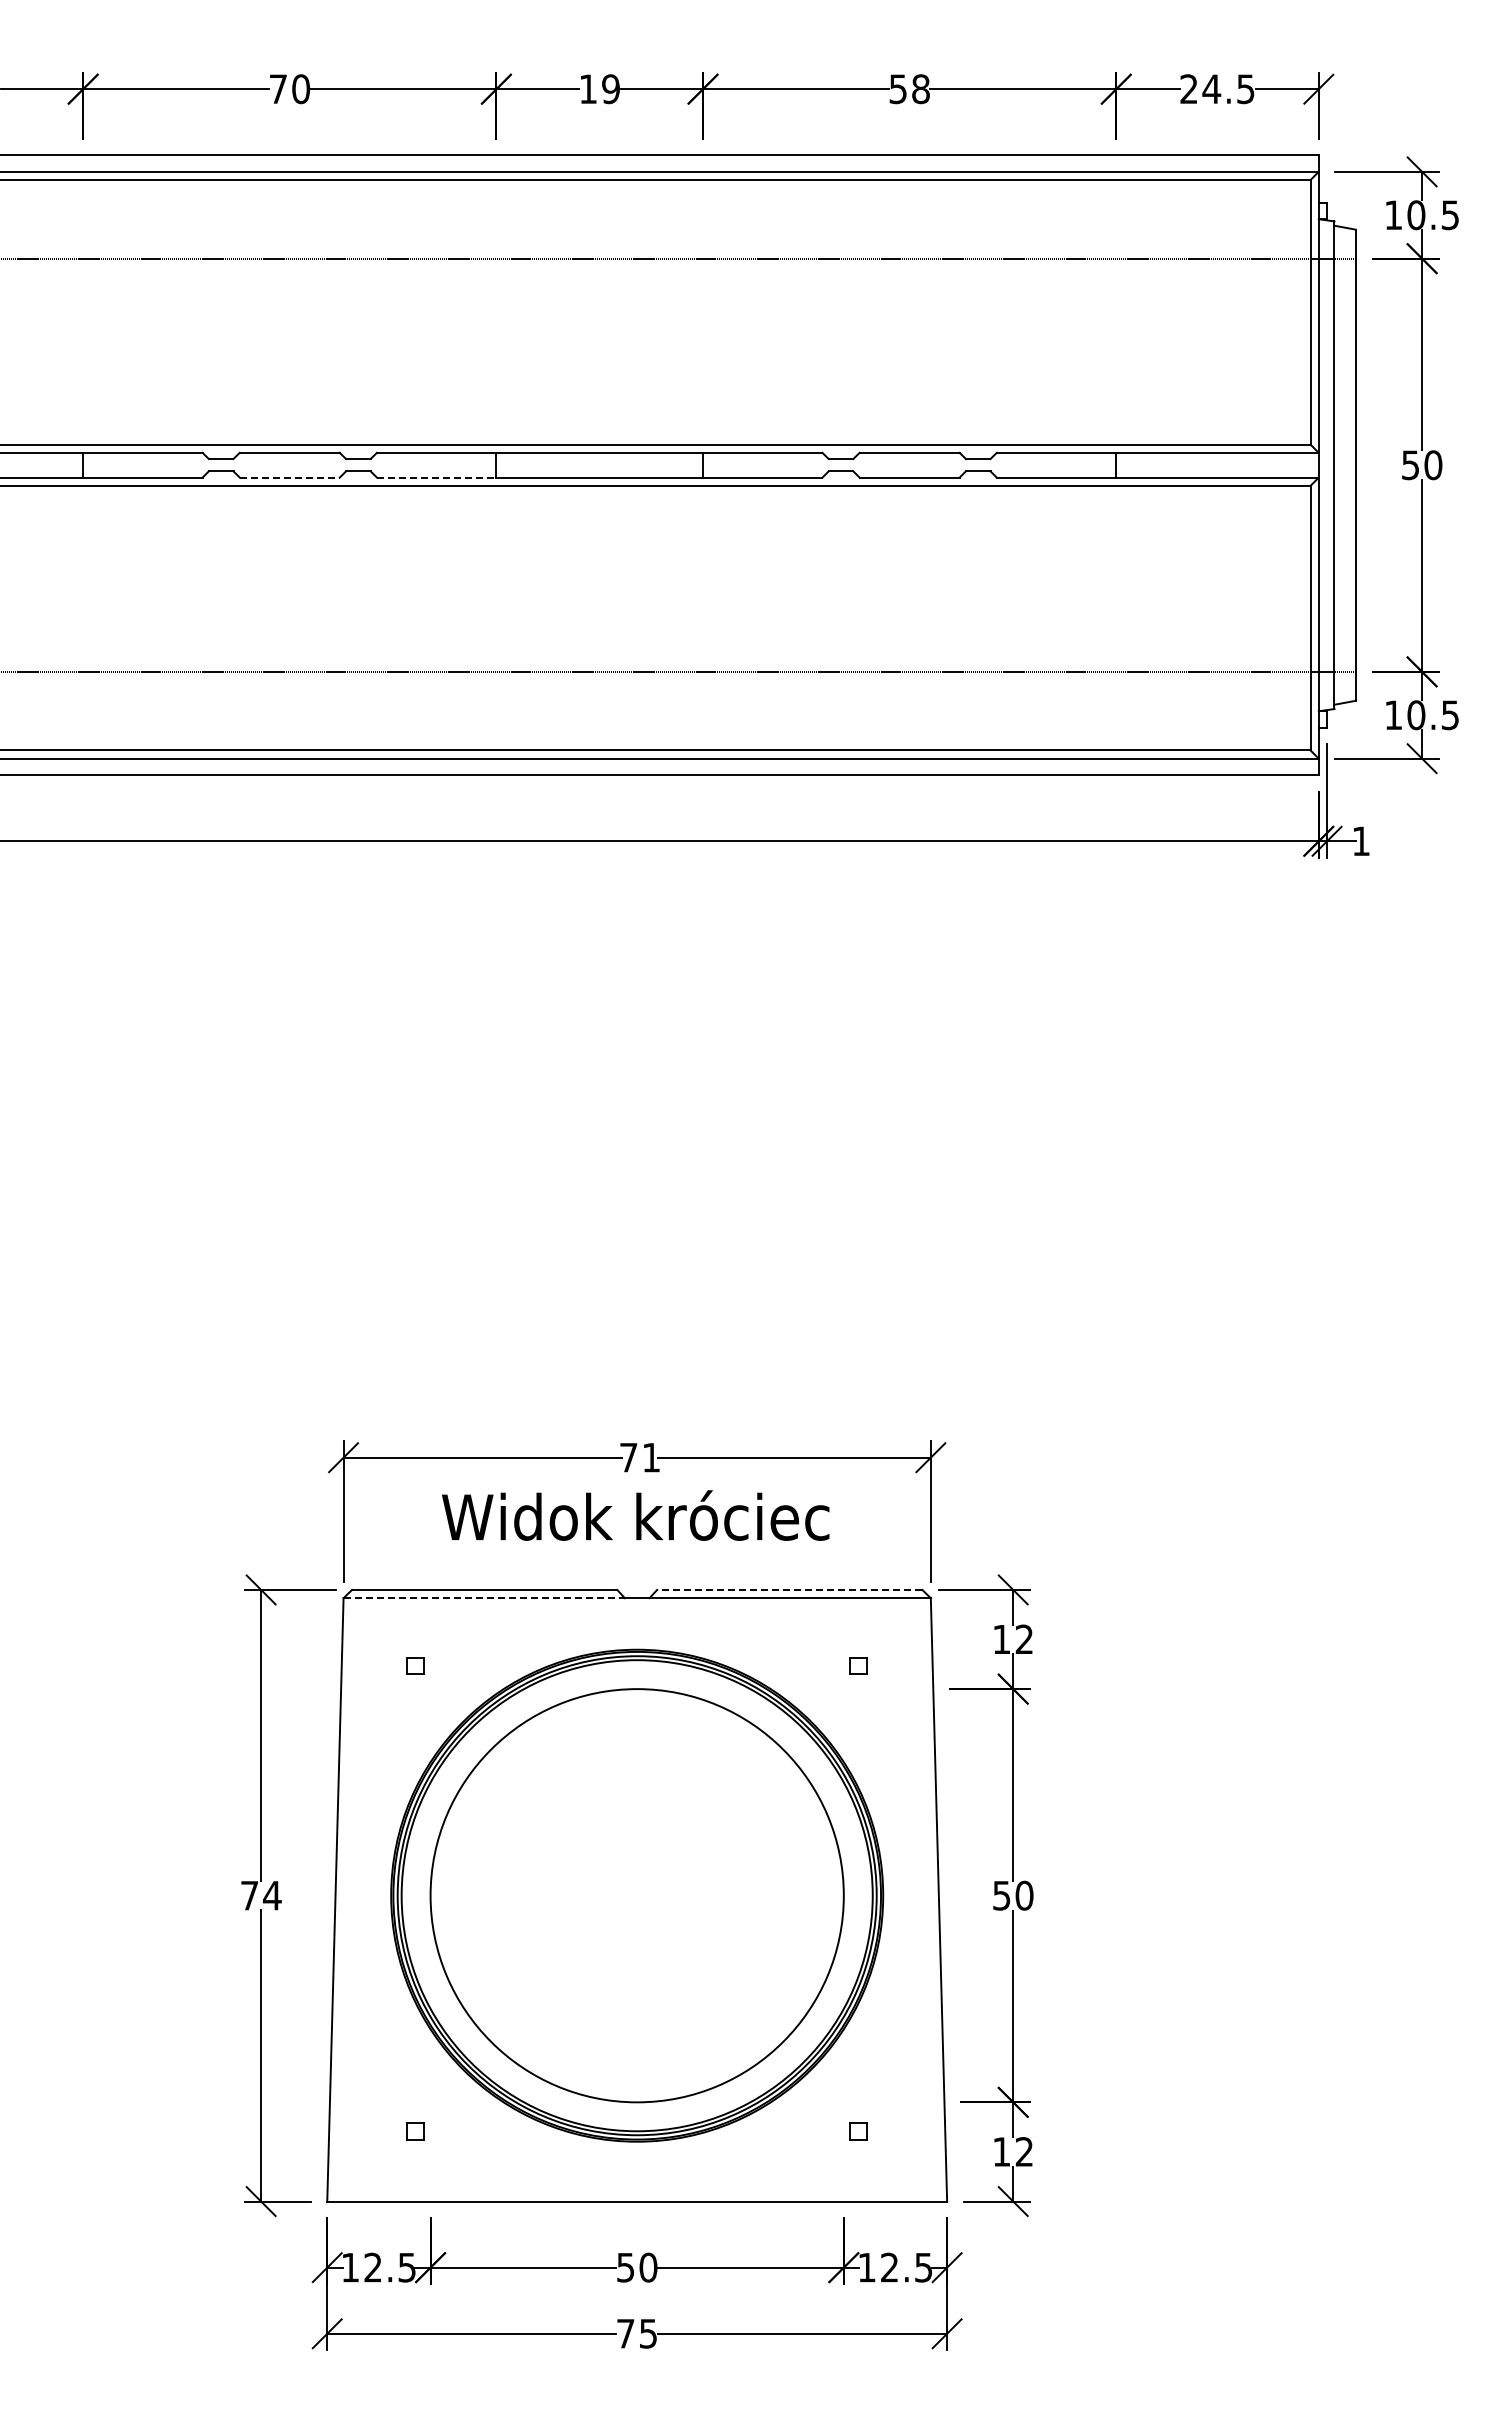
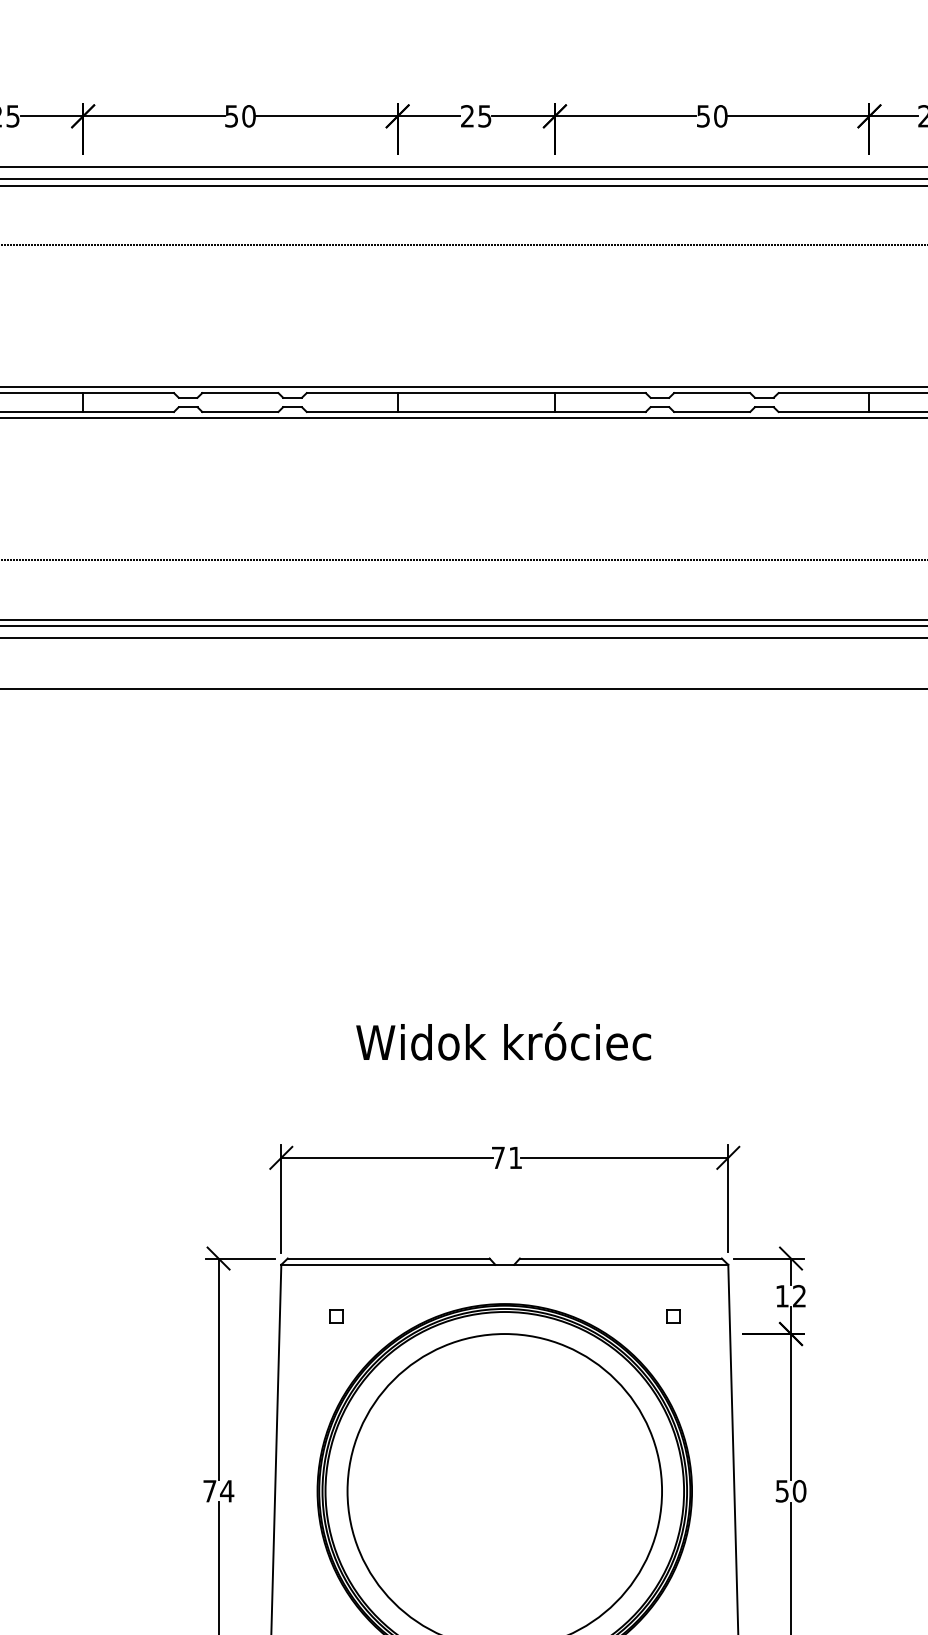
text: (599, 88) -> (476, 115), 19 -> 25
text: (277, 89) -> (231, 116), 70 -> 50
text: (920, 89) -> (720, 116), 58 -> 50
line: (290, 477) -> (240, 411), dashed -> solid
line: (436, 477) -> (352, 411), dashed -> solid
text: (635, 1515) -> (503, 1041), moved
line: (789, 1589) -> (620, 1258), dashed -> solid
line: (484, 1598) -> (388, 1265), dashed -> solid

